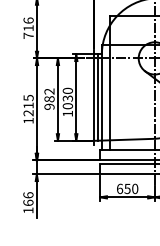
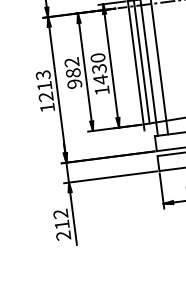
text: (28, 97) -> (43, 74), 1215 -> 1213
text: (67, 105) -> (100, 78), 1030 -> 1430
text: (28, 202) -> (62, 224), 166 -> 212

